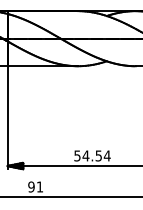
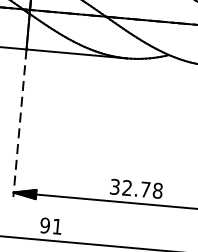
line: (7, 118) -> (19, 124), solid -> dashed
text: (92, 155) -> (136, 188), 54.54 -> 32.78

